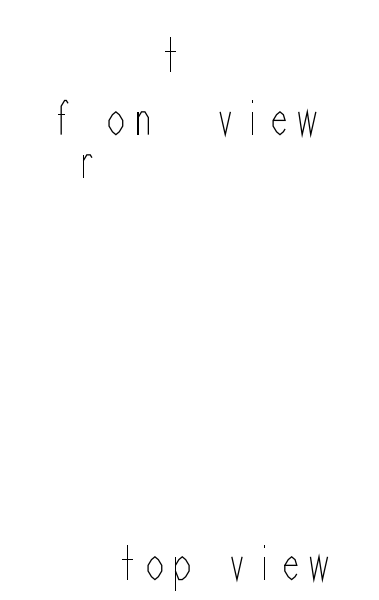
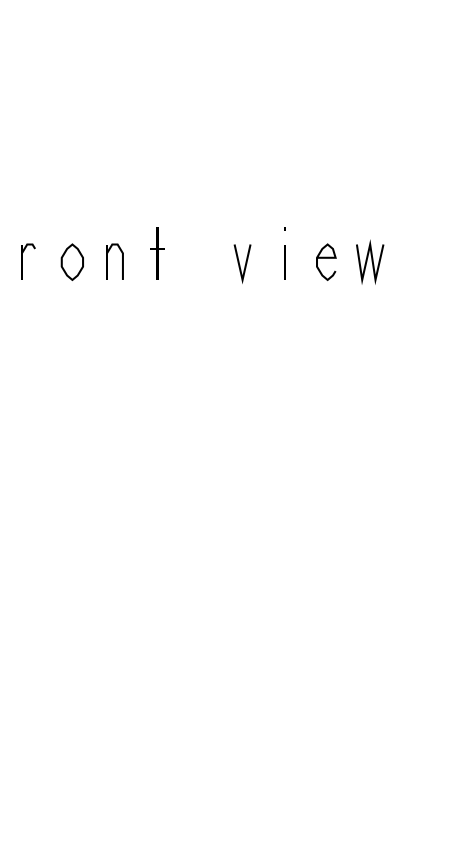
part: (170, 54) -> (157, 253), moved
part: (87, 165) -> (28, 261), moved

